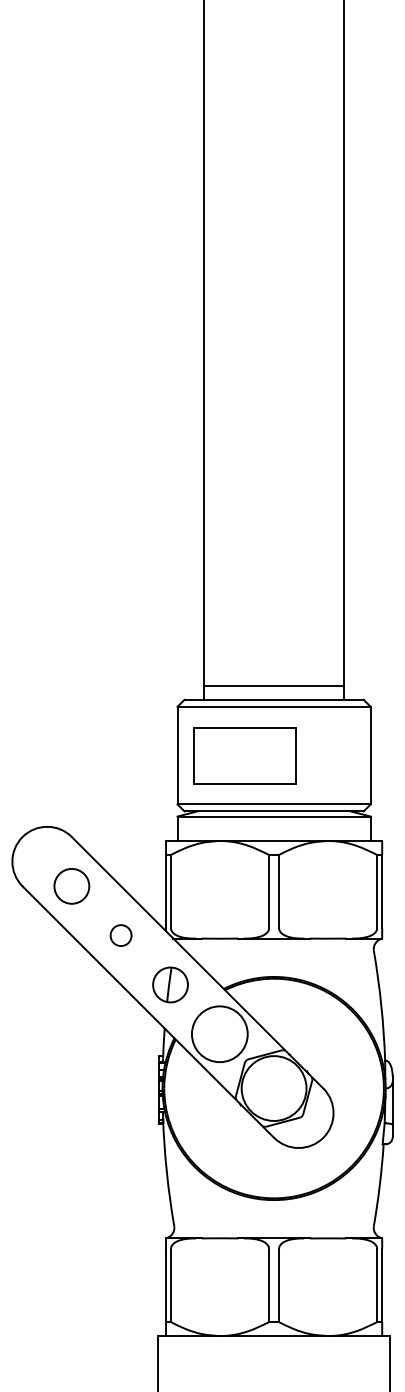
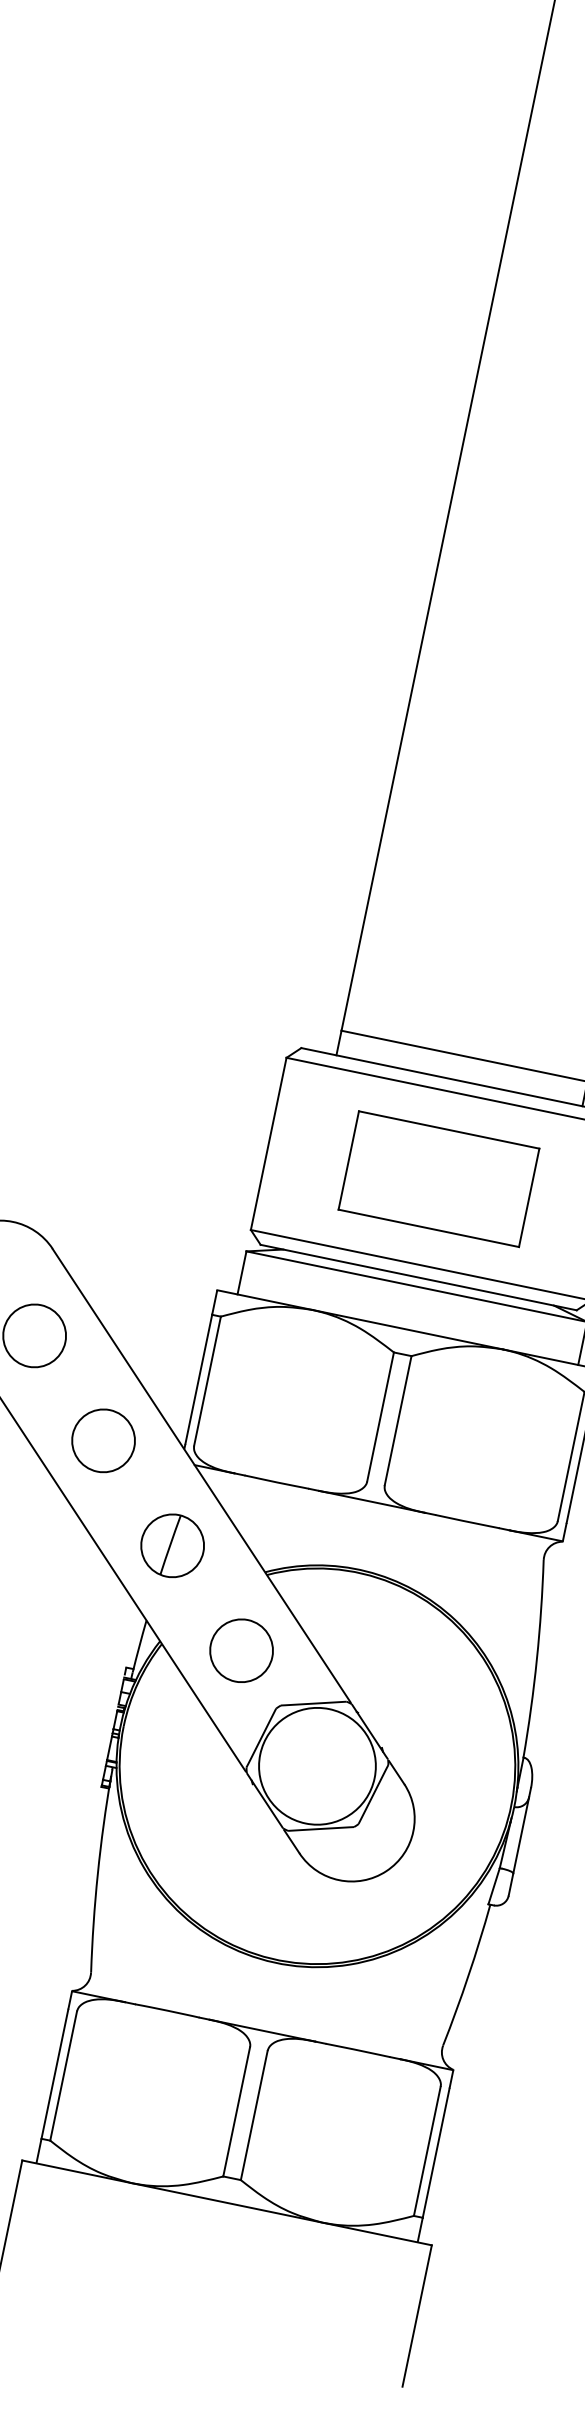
part: (244, 755) -> (438, 1178), moved
circle: (120, 935) -> (102, 1440), size x1.67
circle: (219, 1033) -> (241, 1649), size x0.62

